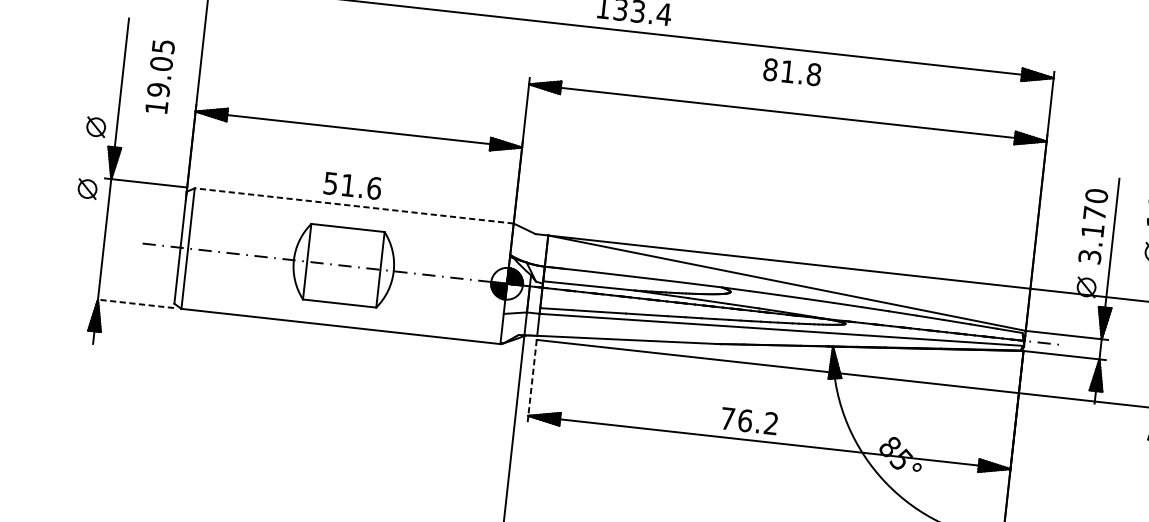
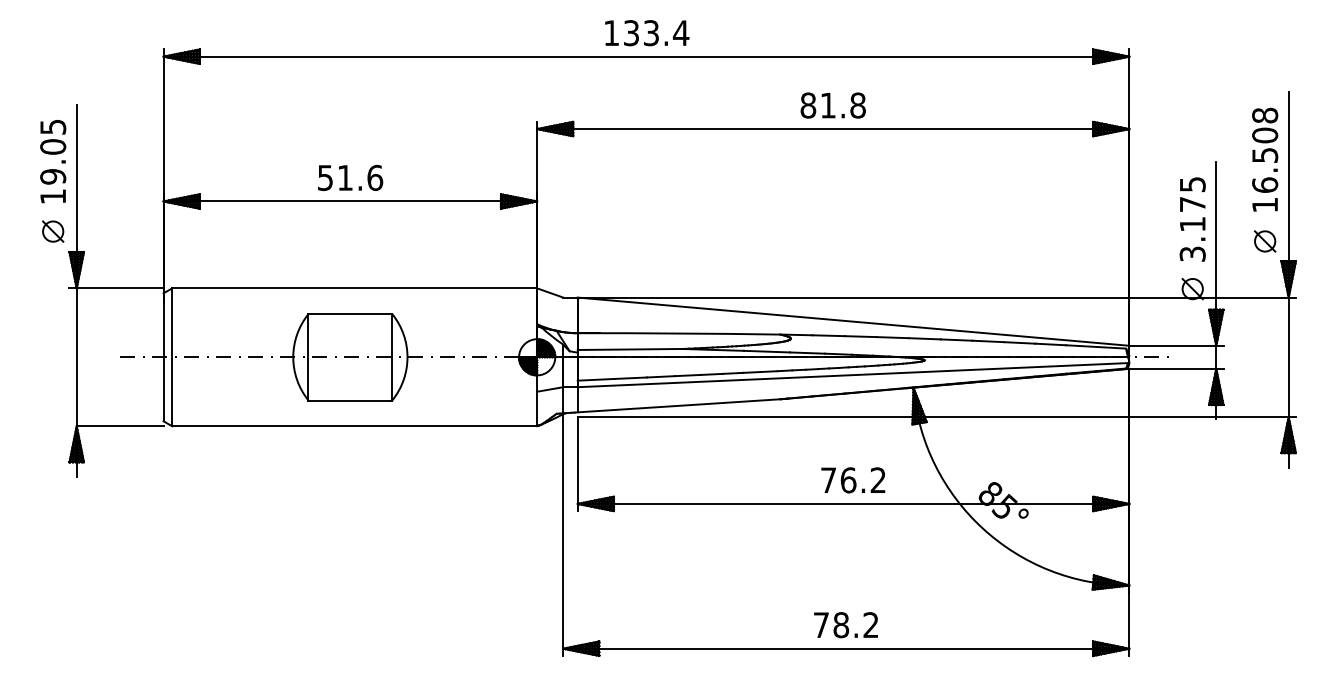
text: (791, 72) -> (832, 105), moved
text: (160, 76) -> (53, 161), moved
text: (352, 185) -> (350, 177), moved
part: (87, 189) -> (51, 302), removed
text: (1096, 195) -> (1192, 184), 3.170 -> 3.175
line: (354, 206) -> (354, 288), dashed -> solid
line: (135, 303) -> (119, 426), dashed -> solid
line: (531, 381) -> (577, 464), dashed -> solid
text: (749, 421) -> (853, 480), moved

